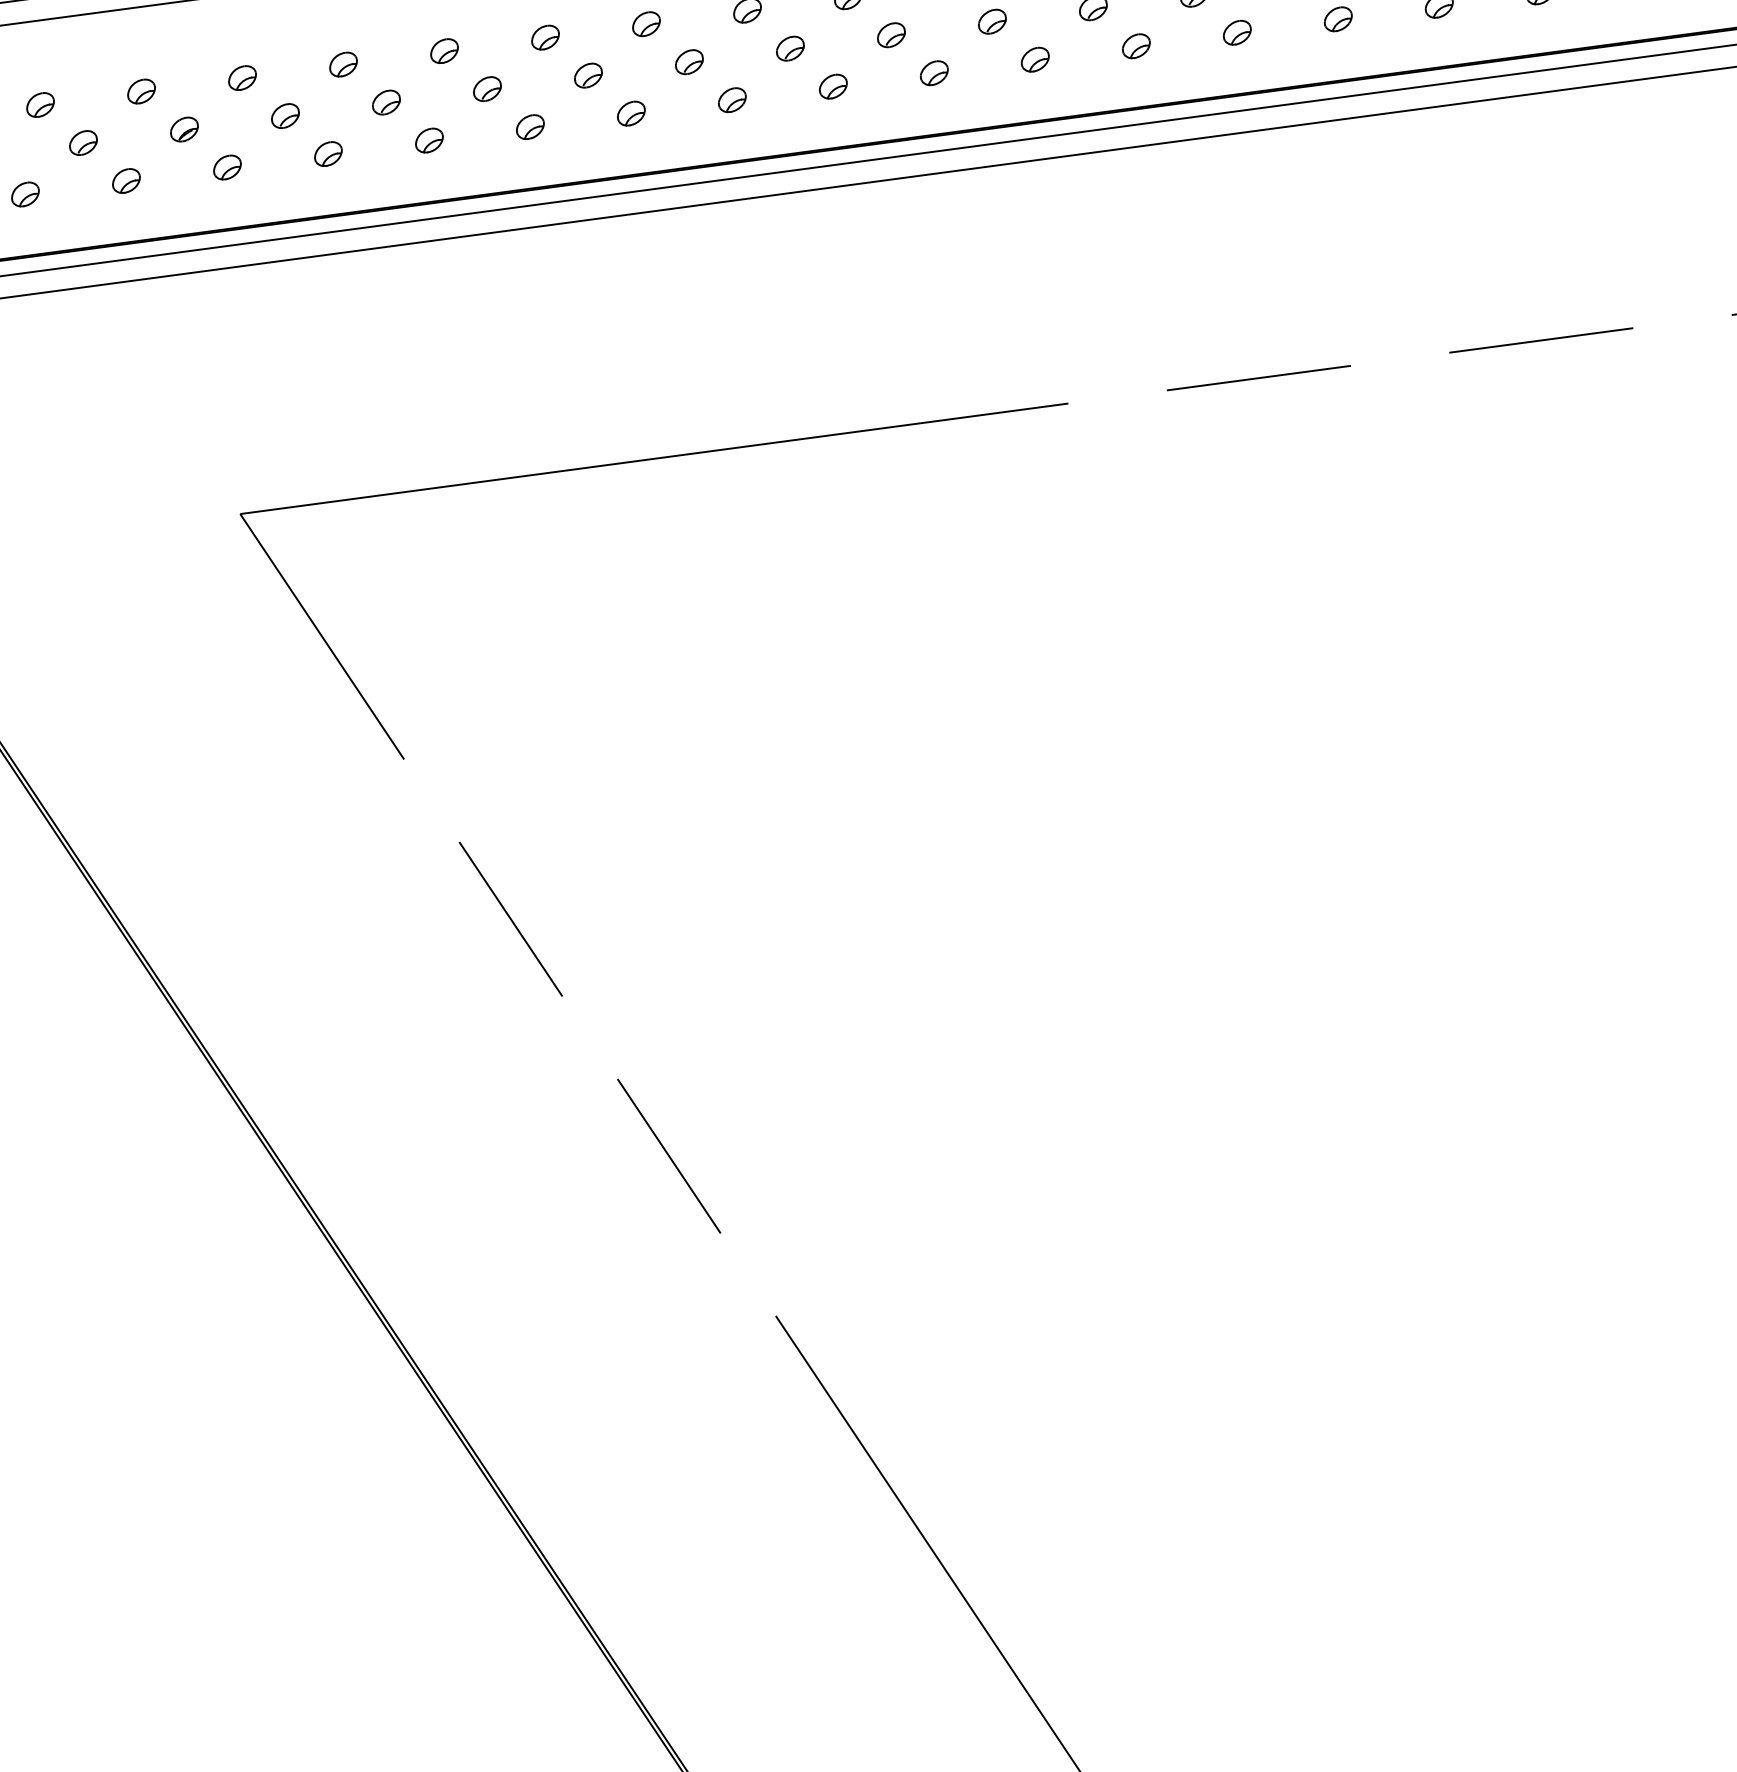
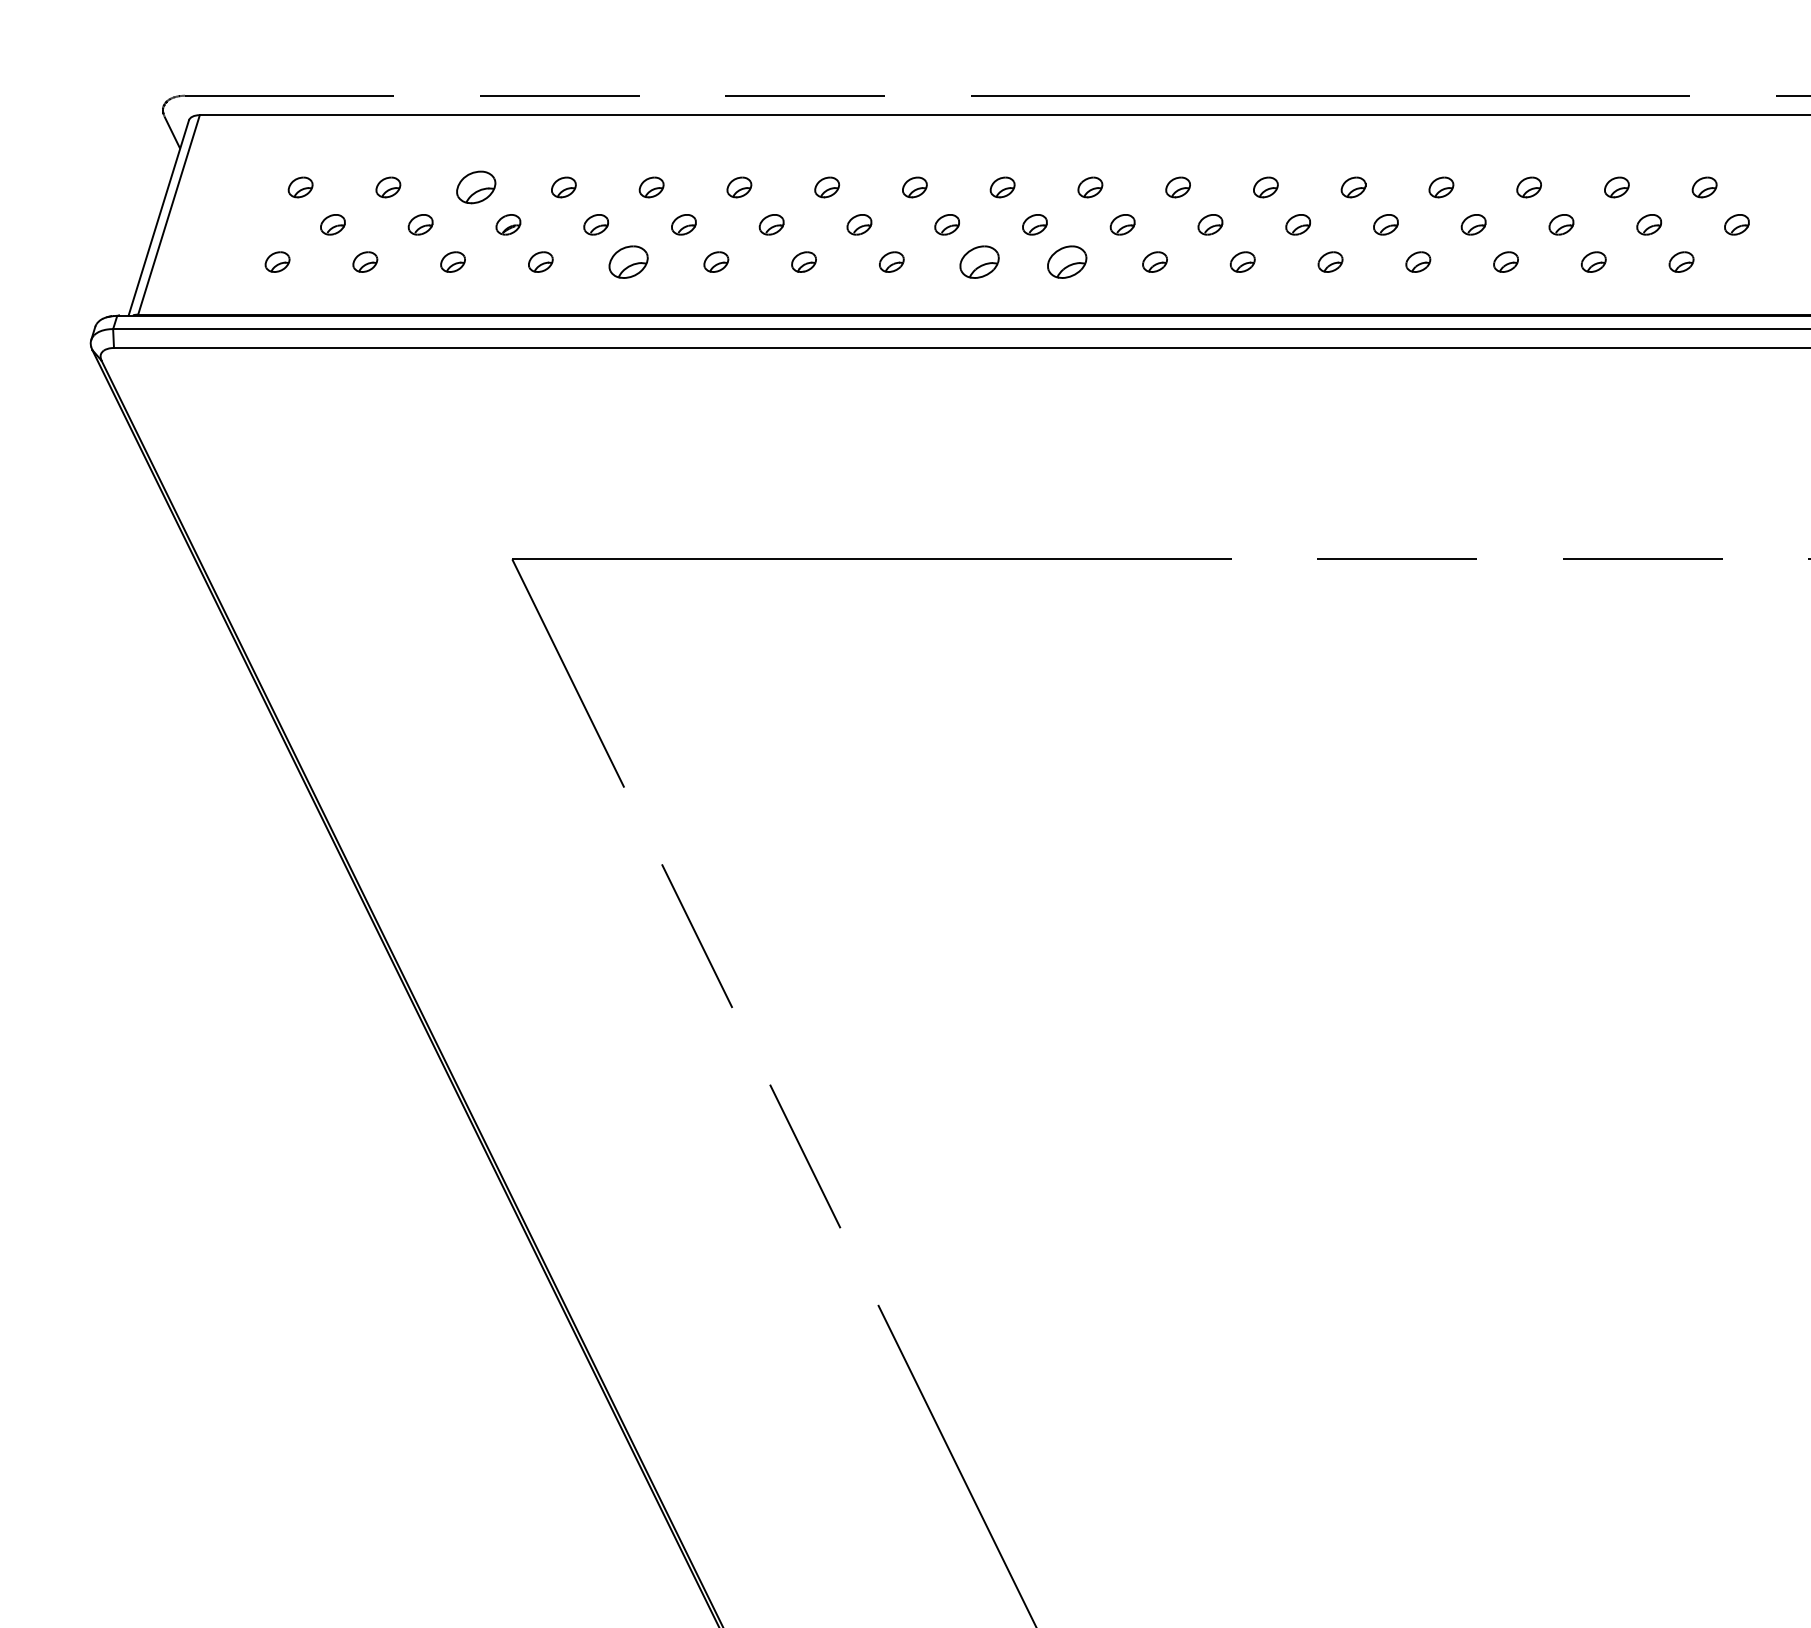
part: (833, 85) -> (1067, 261), size x1.6
part: (140, 91) -> (475, 187), size x1.6
part: (732, 99) -> (979, 261), size x1.6
part: (328, 153) -> (628, 261), size x1.6

